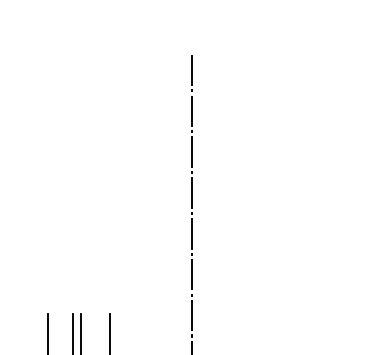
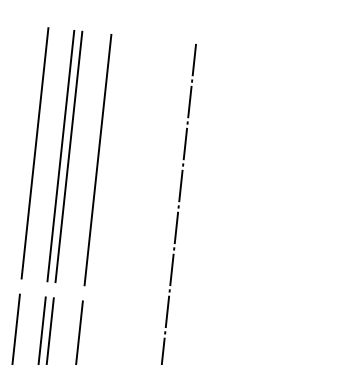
line: (48, 176) -> (35, 153), added
line: (73, 176) -> (61, 156), added
line: (81, 176) -> (69, 156), added
line: (109, 176) -> (97, 160), added

